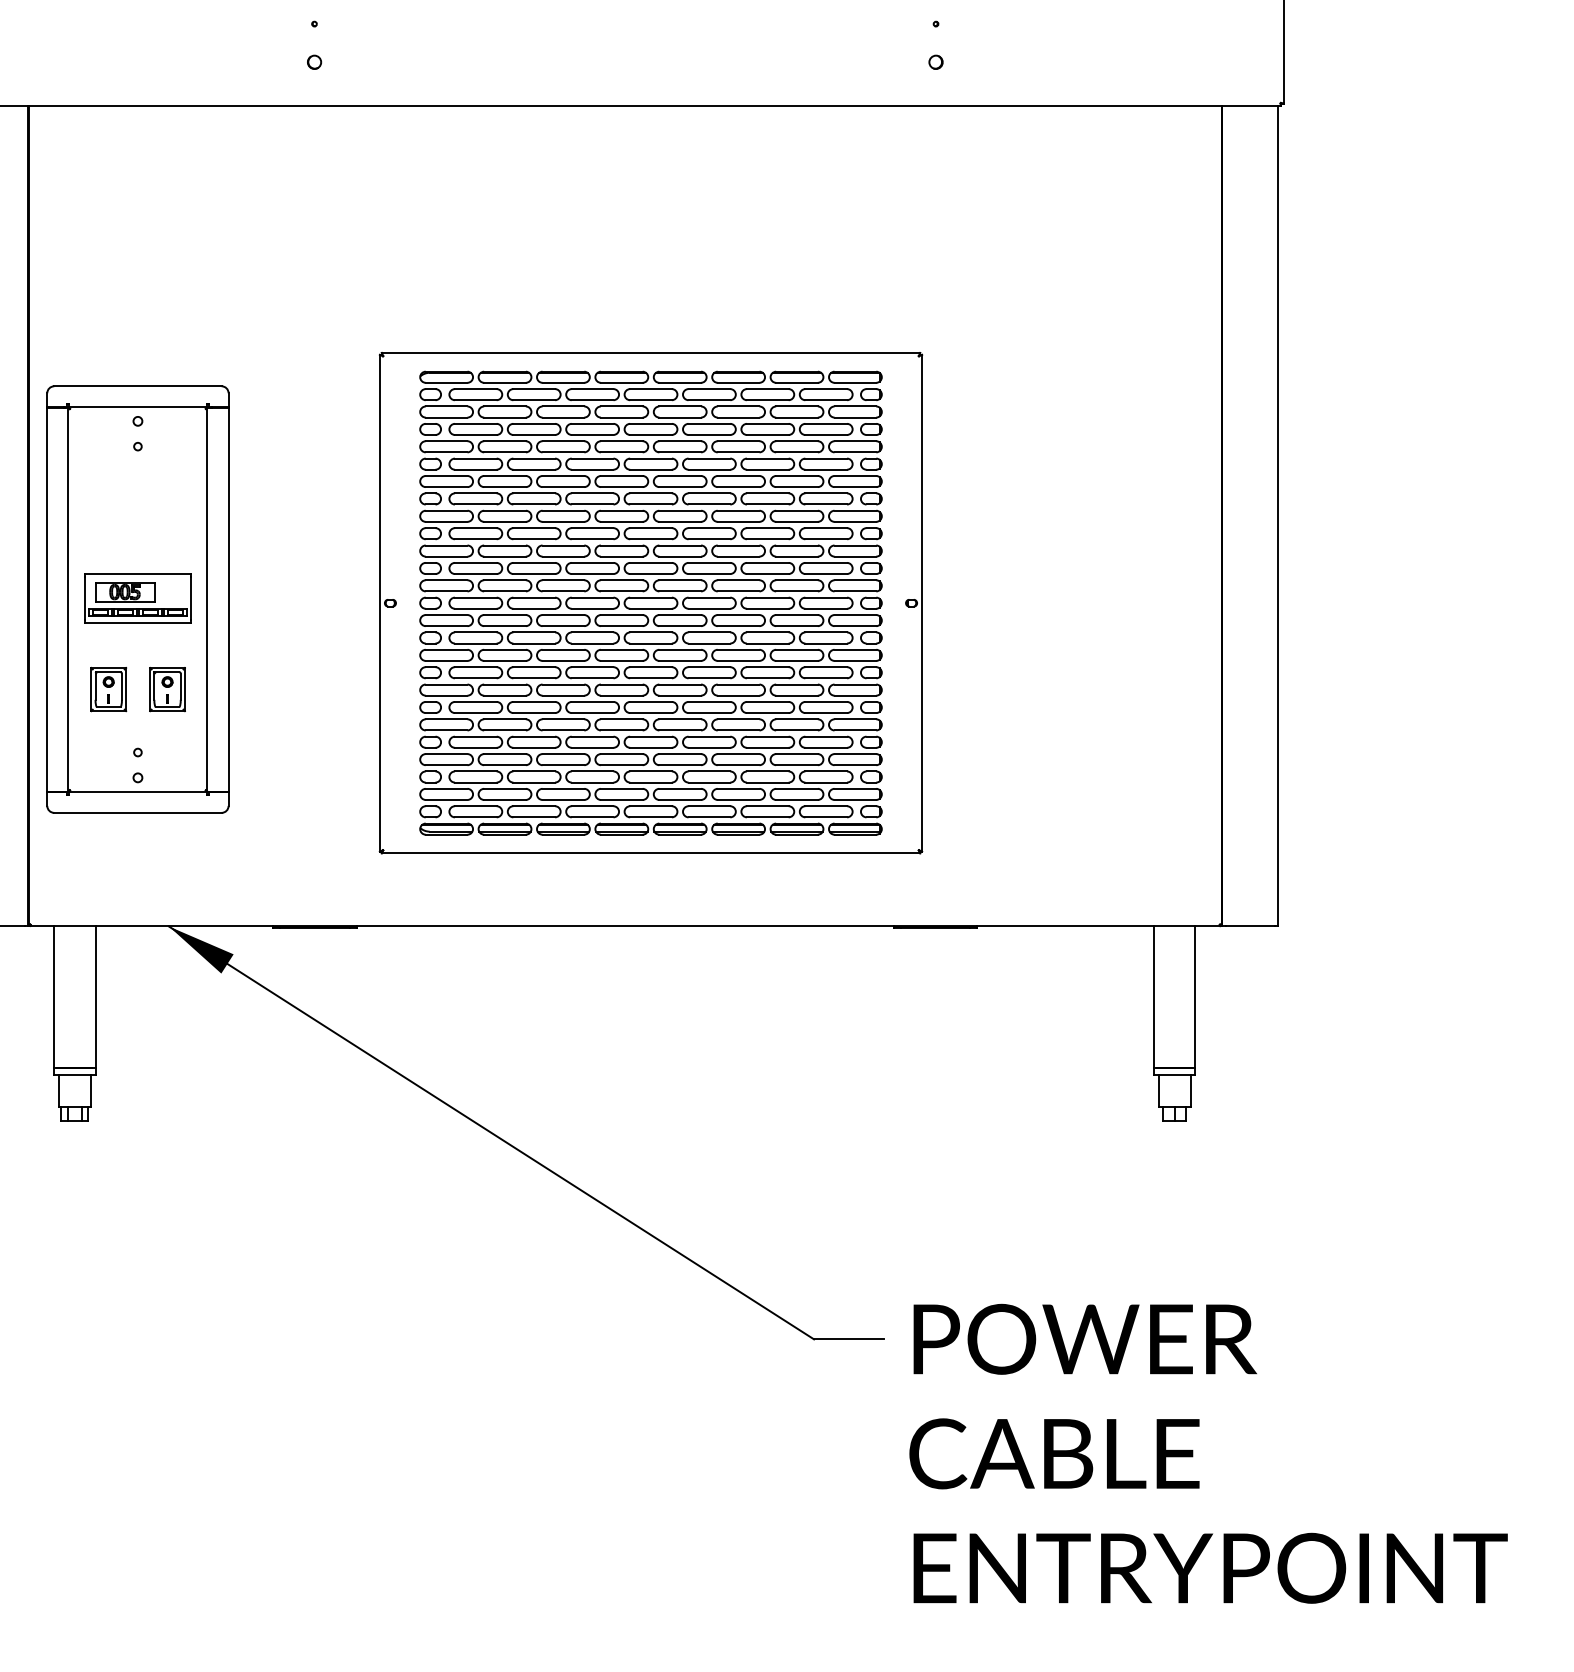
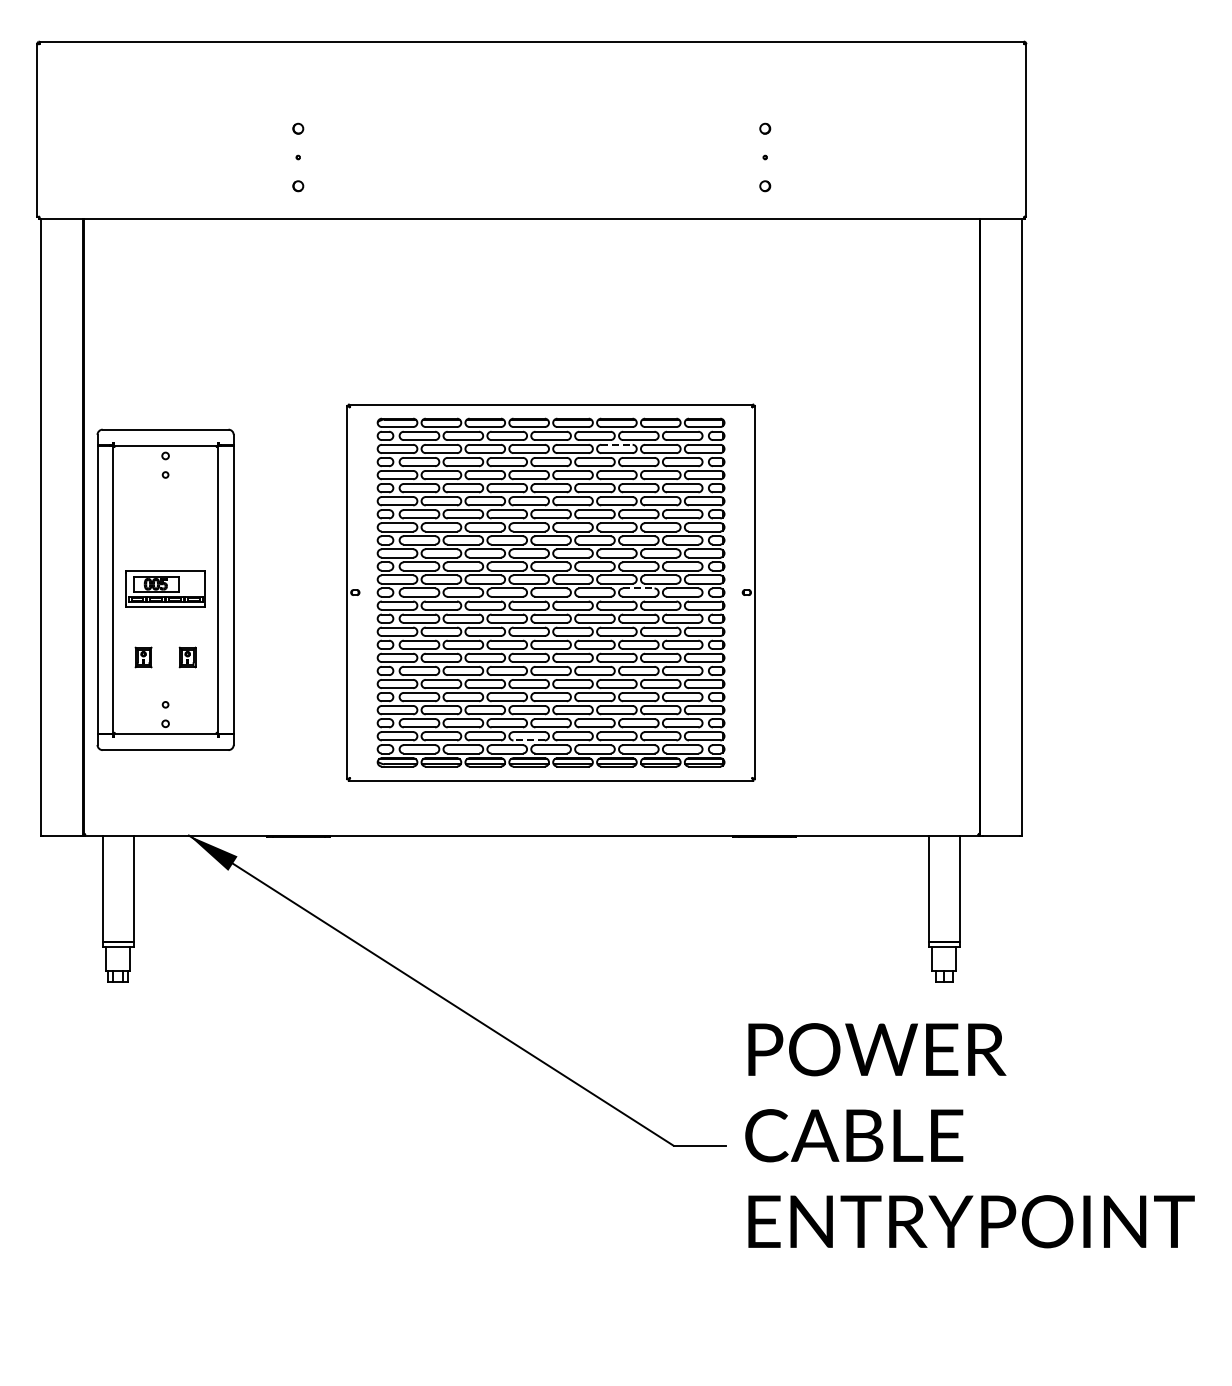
line: (738, 406) -> (616, 444), solid -> dashed
line: (767, 597) -> (638, 588), solid -> dashed
part: (108, 689) -> (143, 657), size x0.6
part: (167, 689) -> (187, 657), size x0.6
line: (622, 800) -> (529, 740), solid -> dashed
text: (1207, 1453) -> (969, 1135), moved

